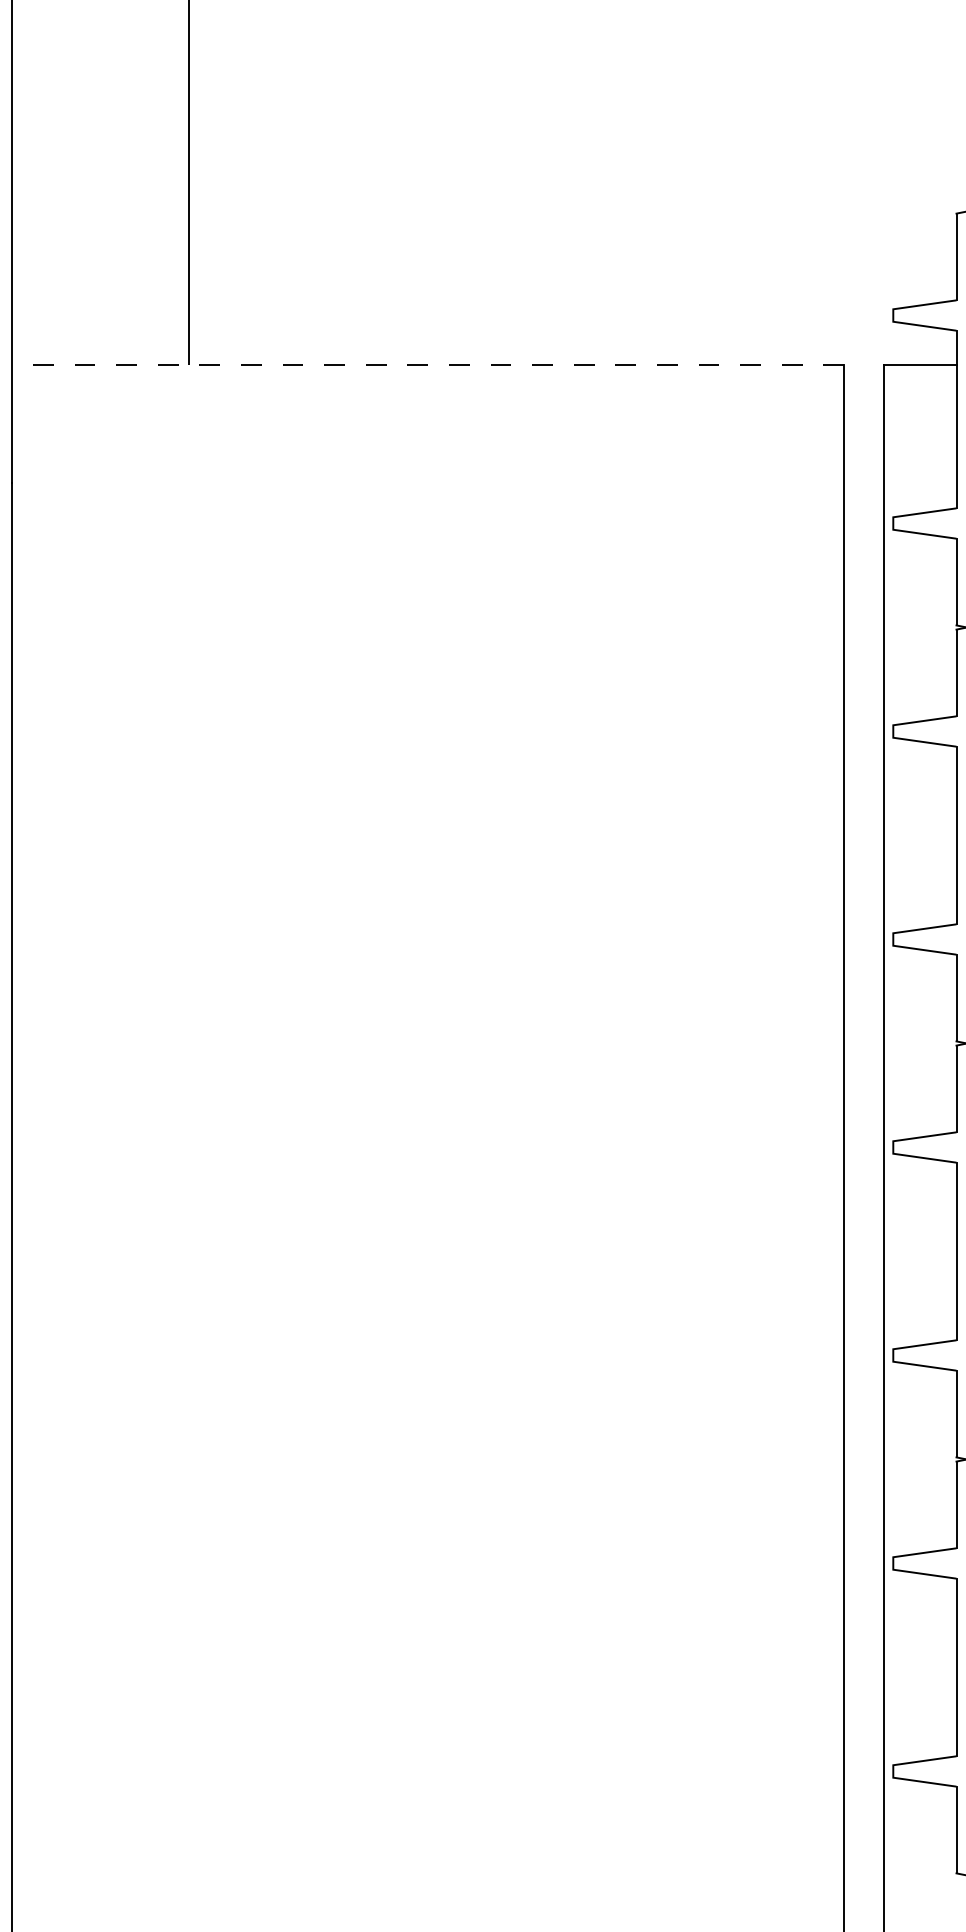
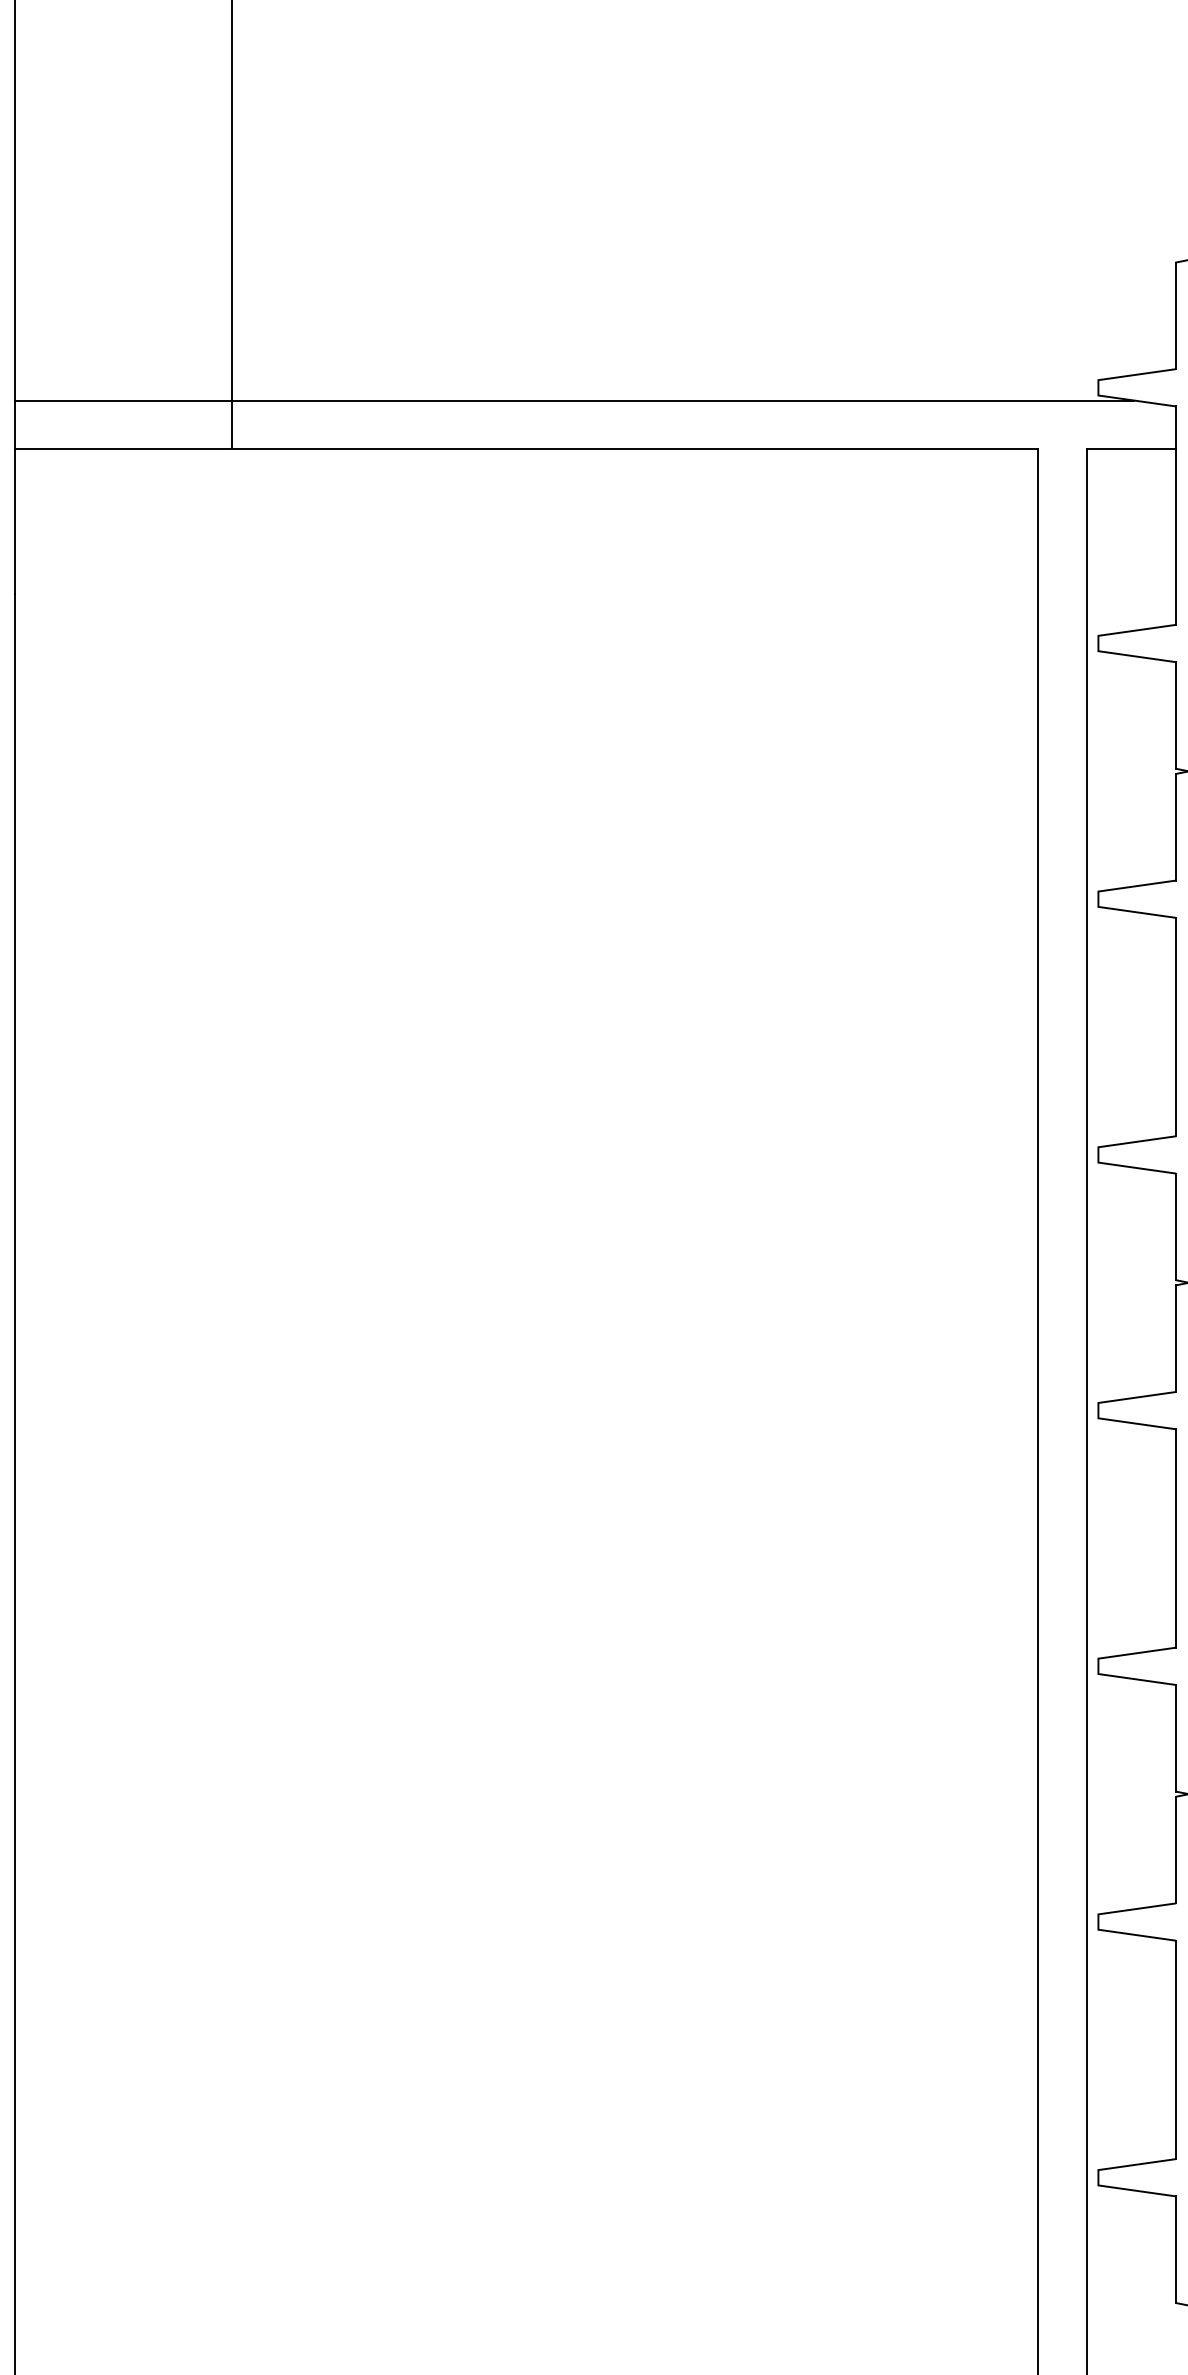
line: (467, 325) -> (574, 400), added
line: (428, 365) -> (526, 449), dashed -> solid

